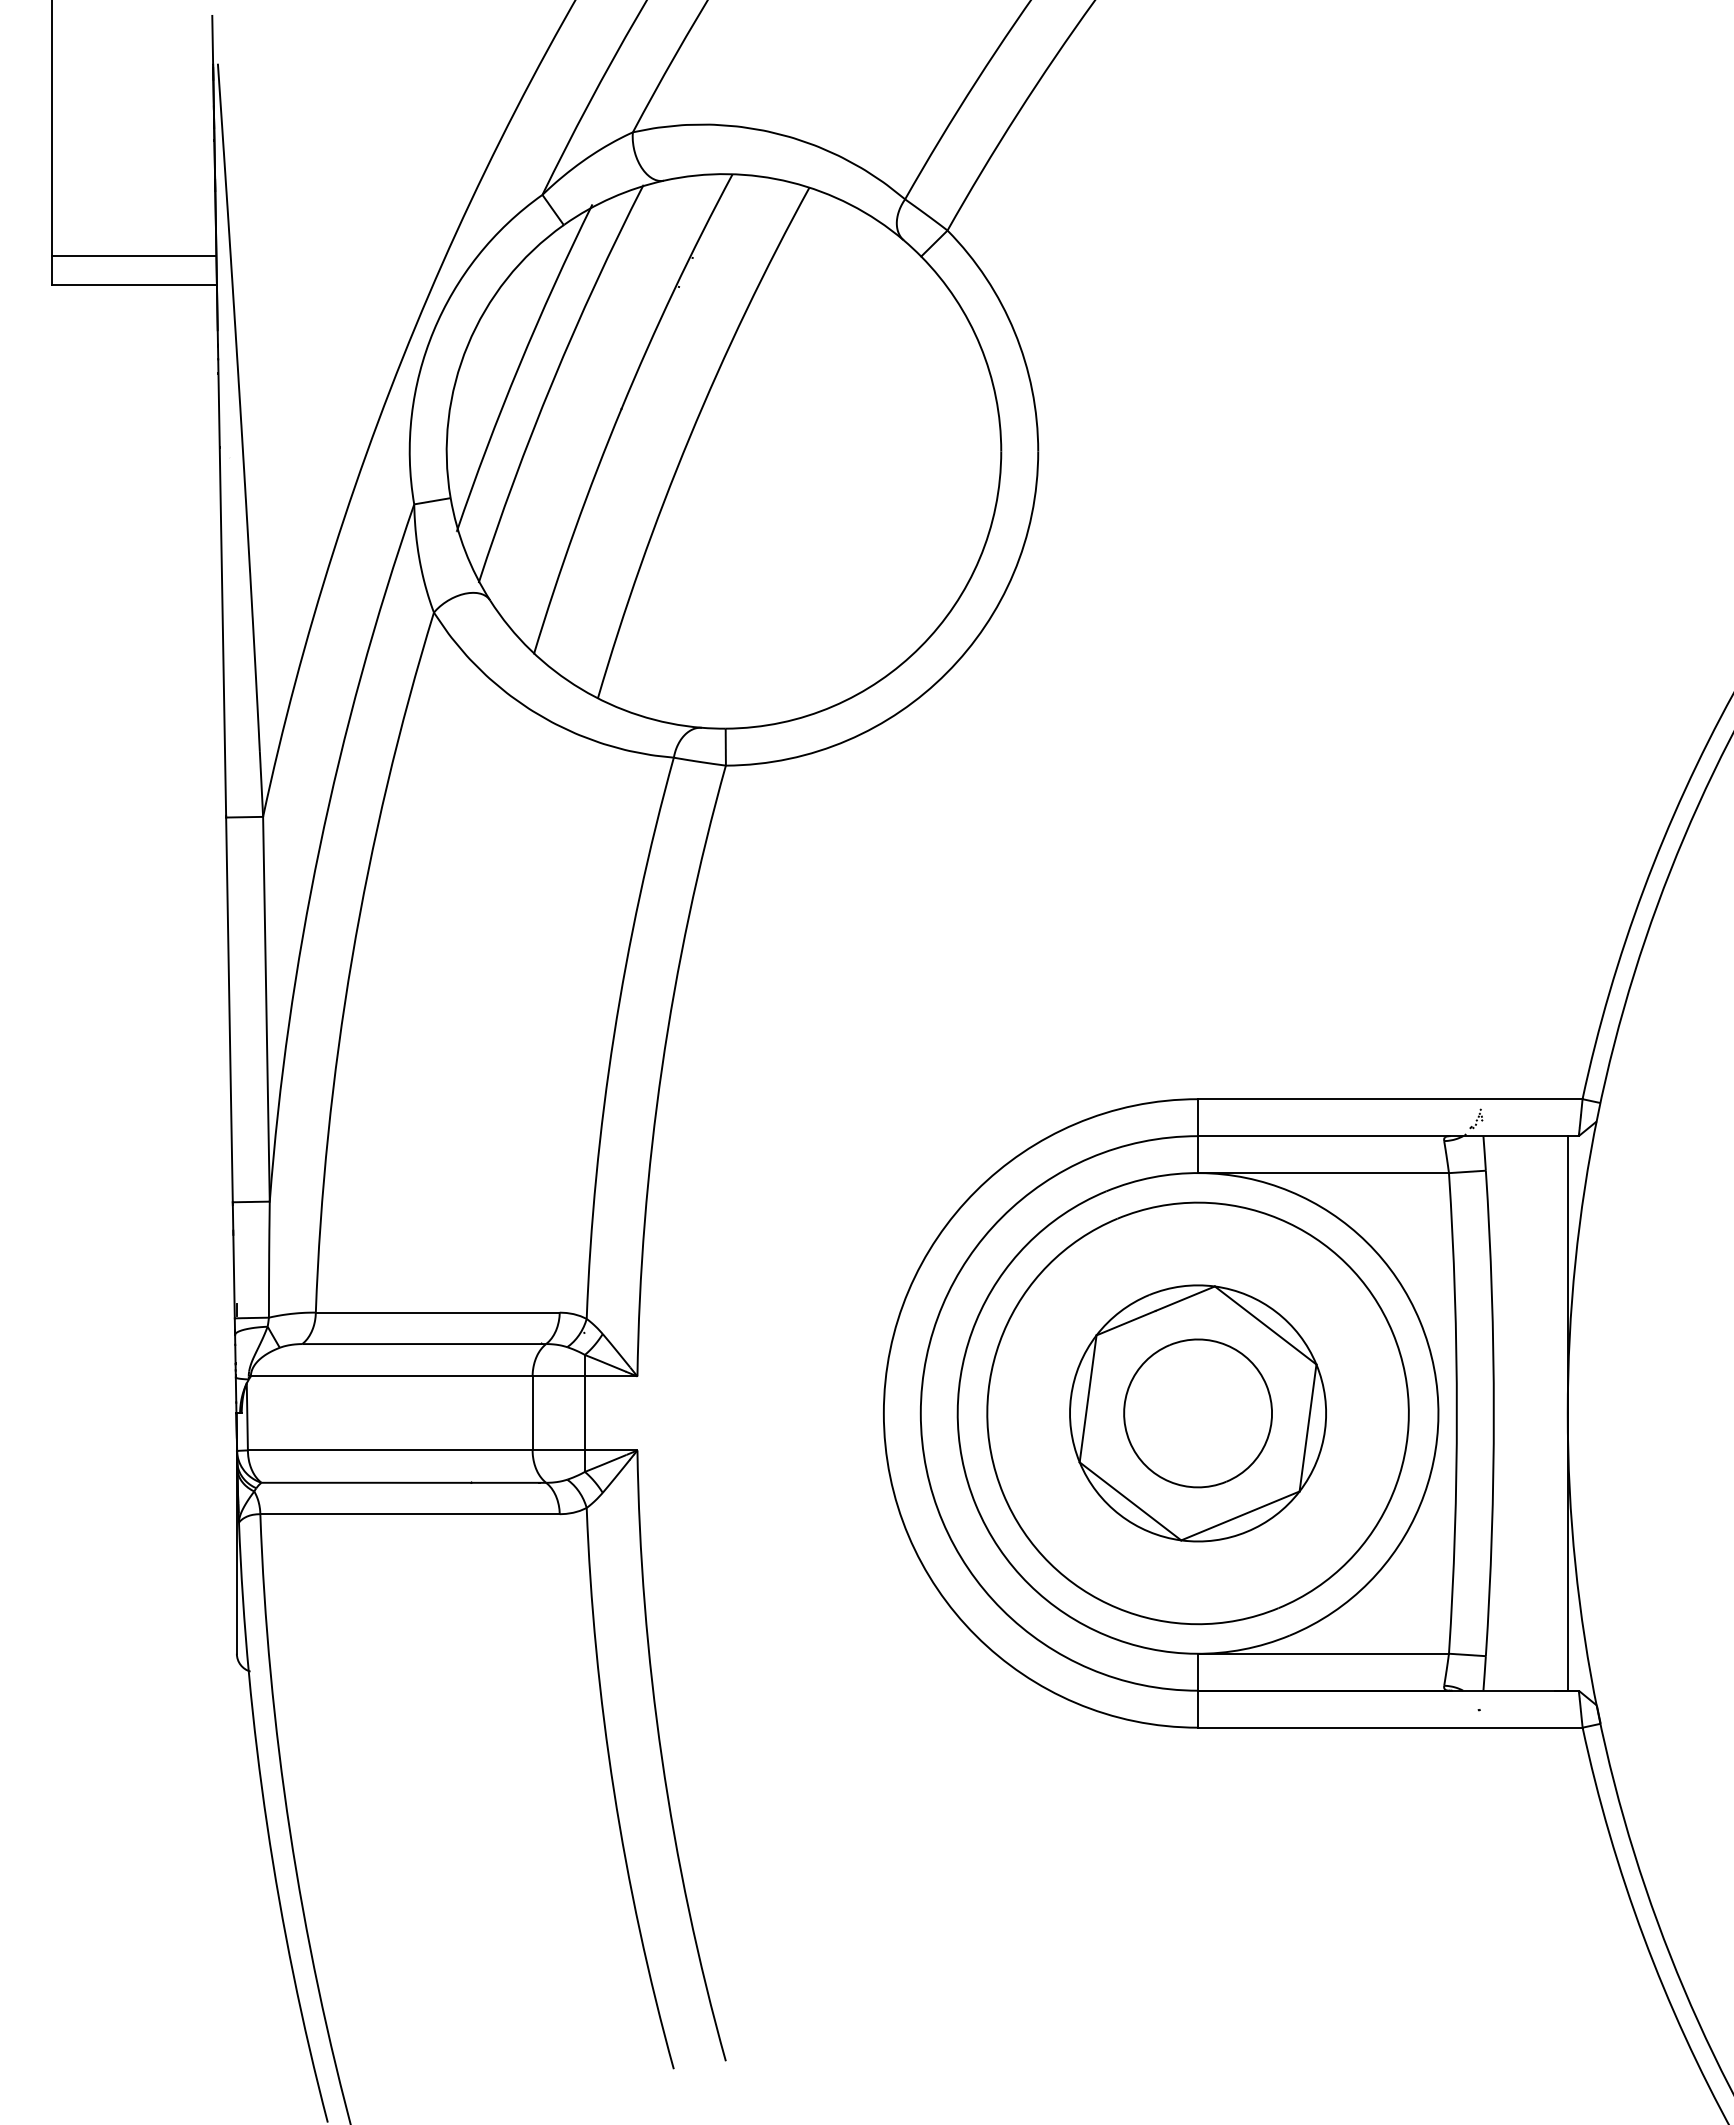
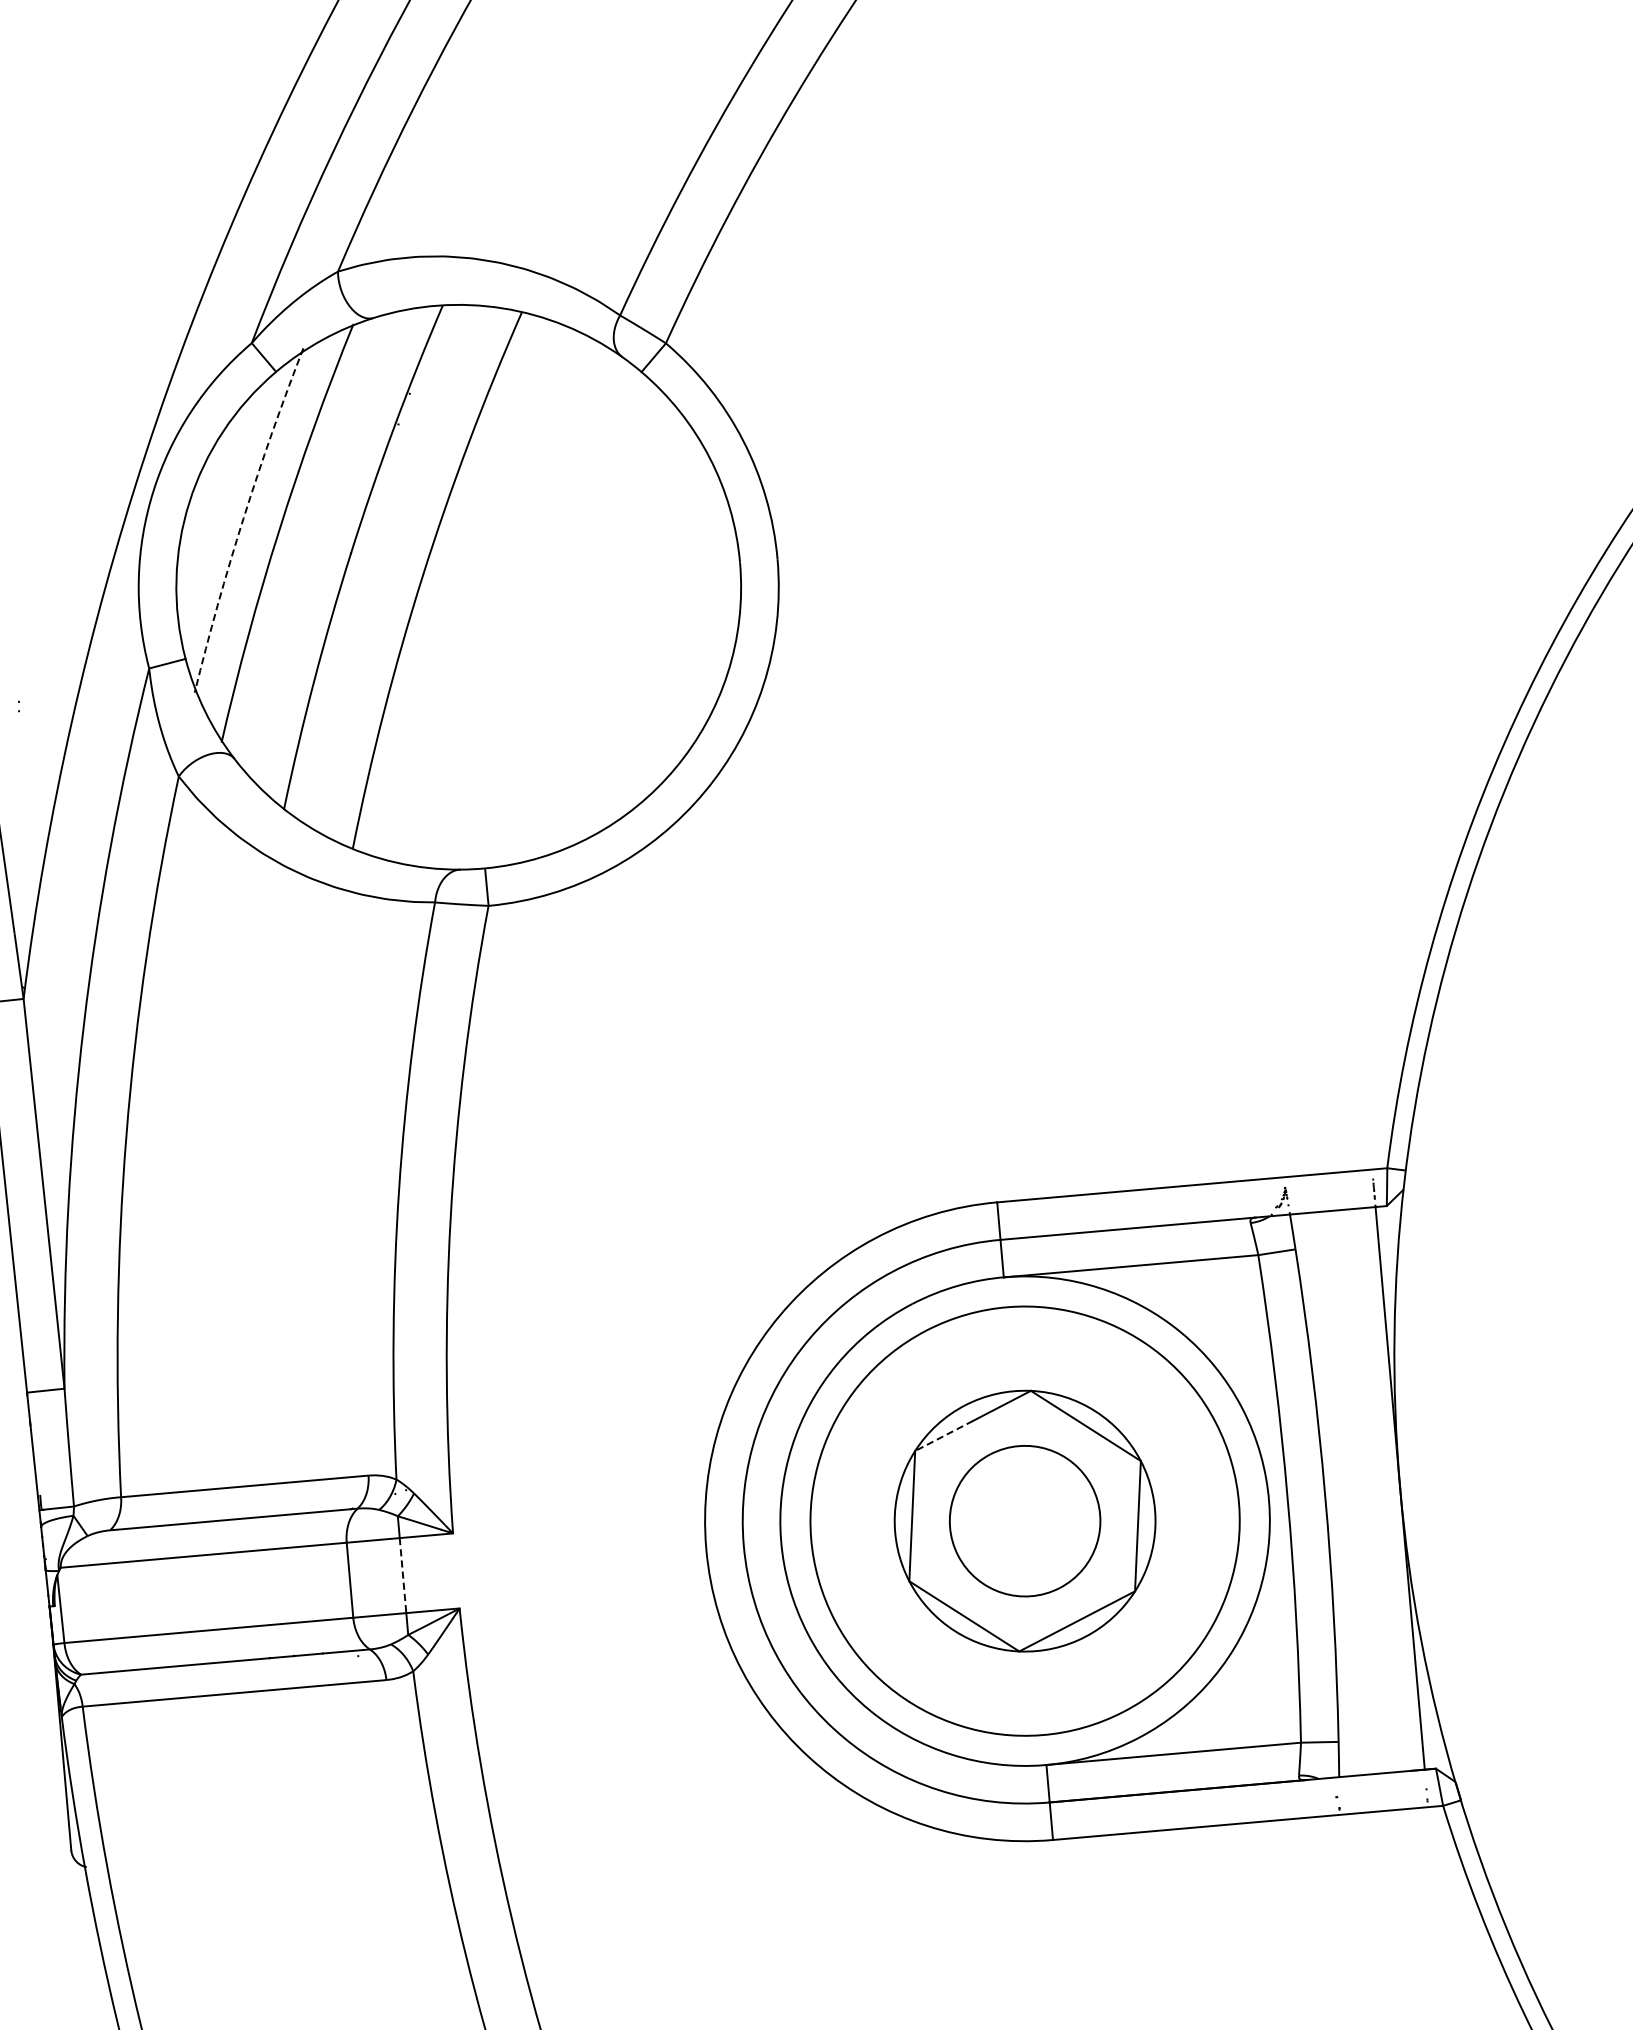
arc: (519, 365) -> (243, 518), solid -> dashed
line: (1125, 1323) -> (943, 1436), solid -> dashed
line: (584, 1413) -> (402, 1575), solid -> dashed

